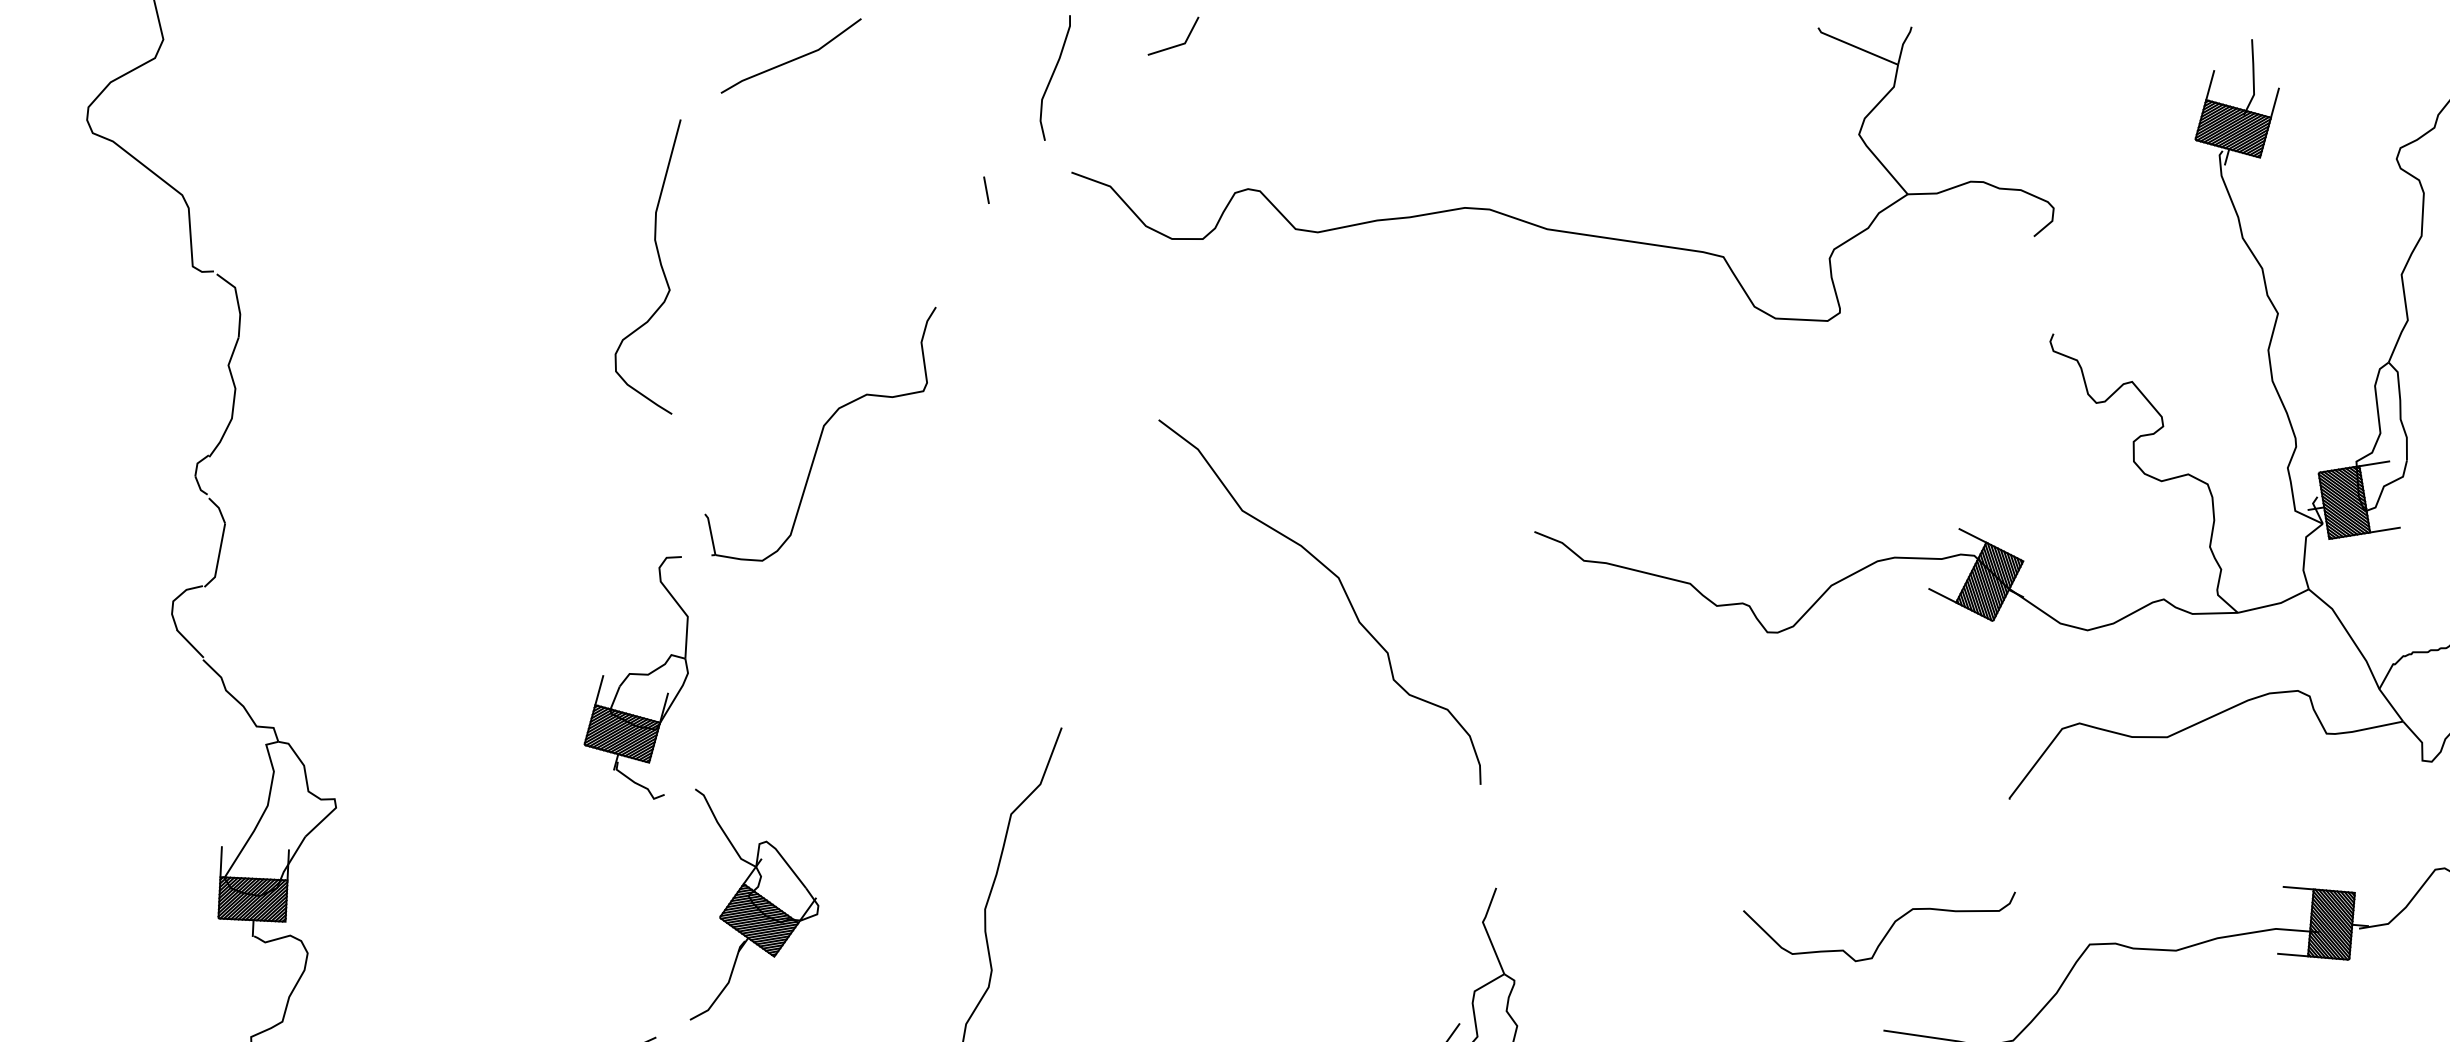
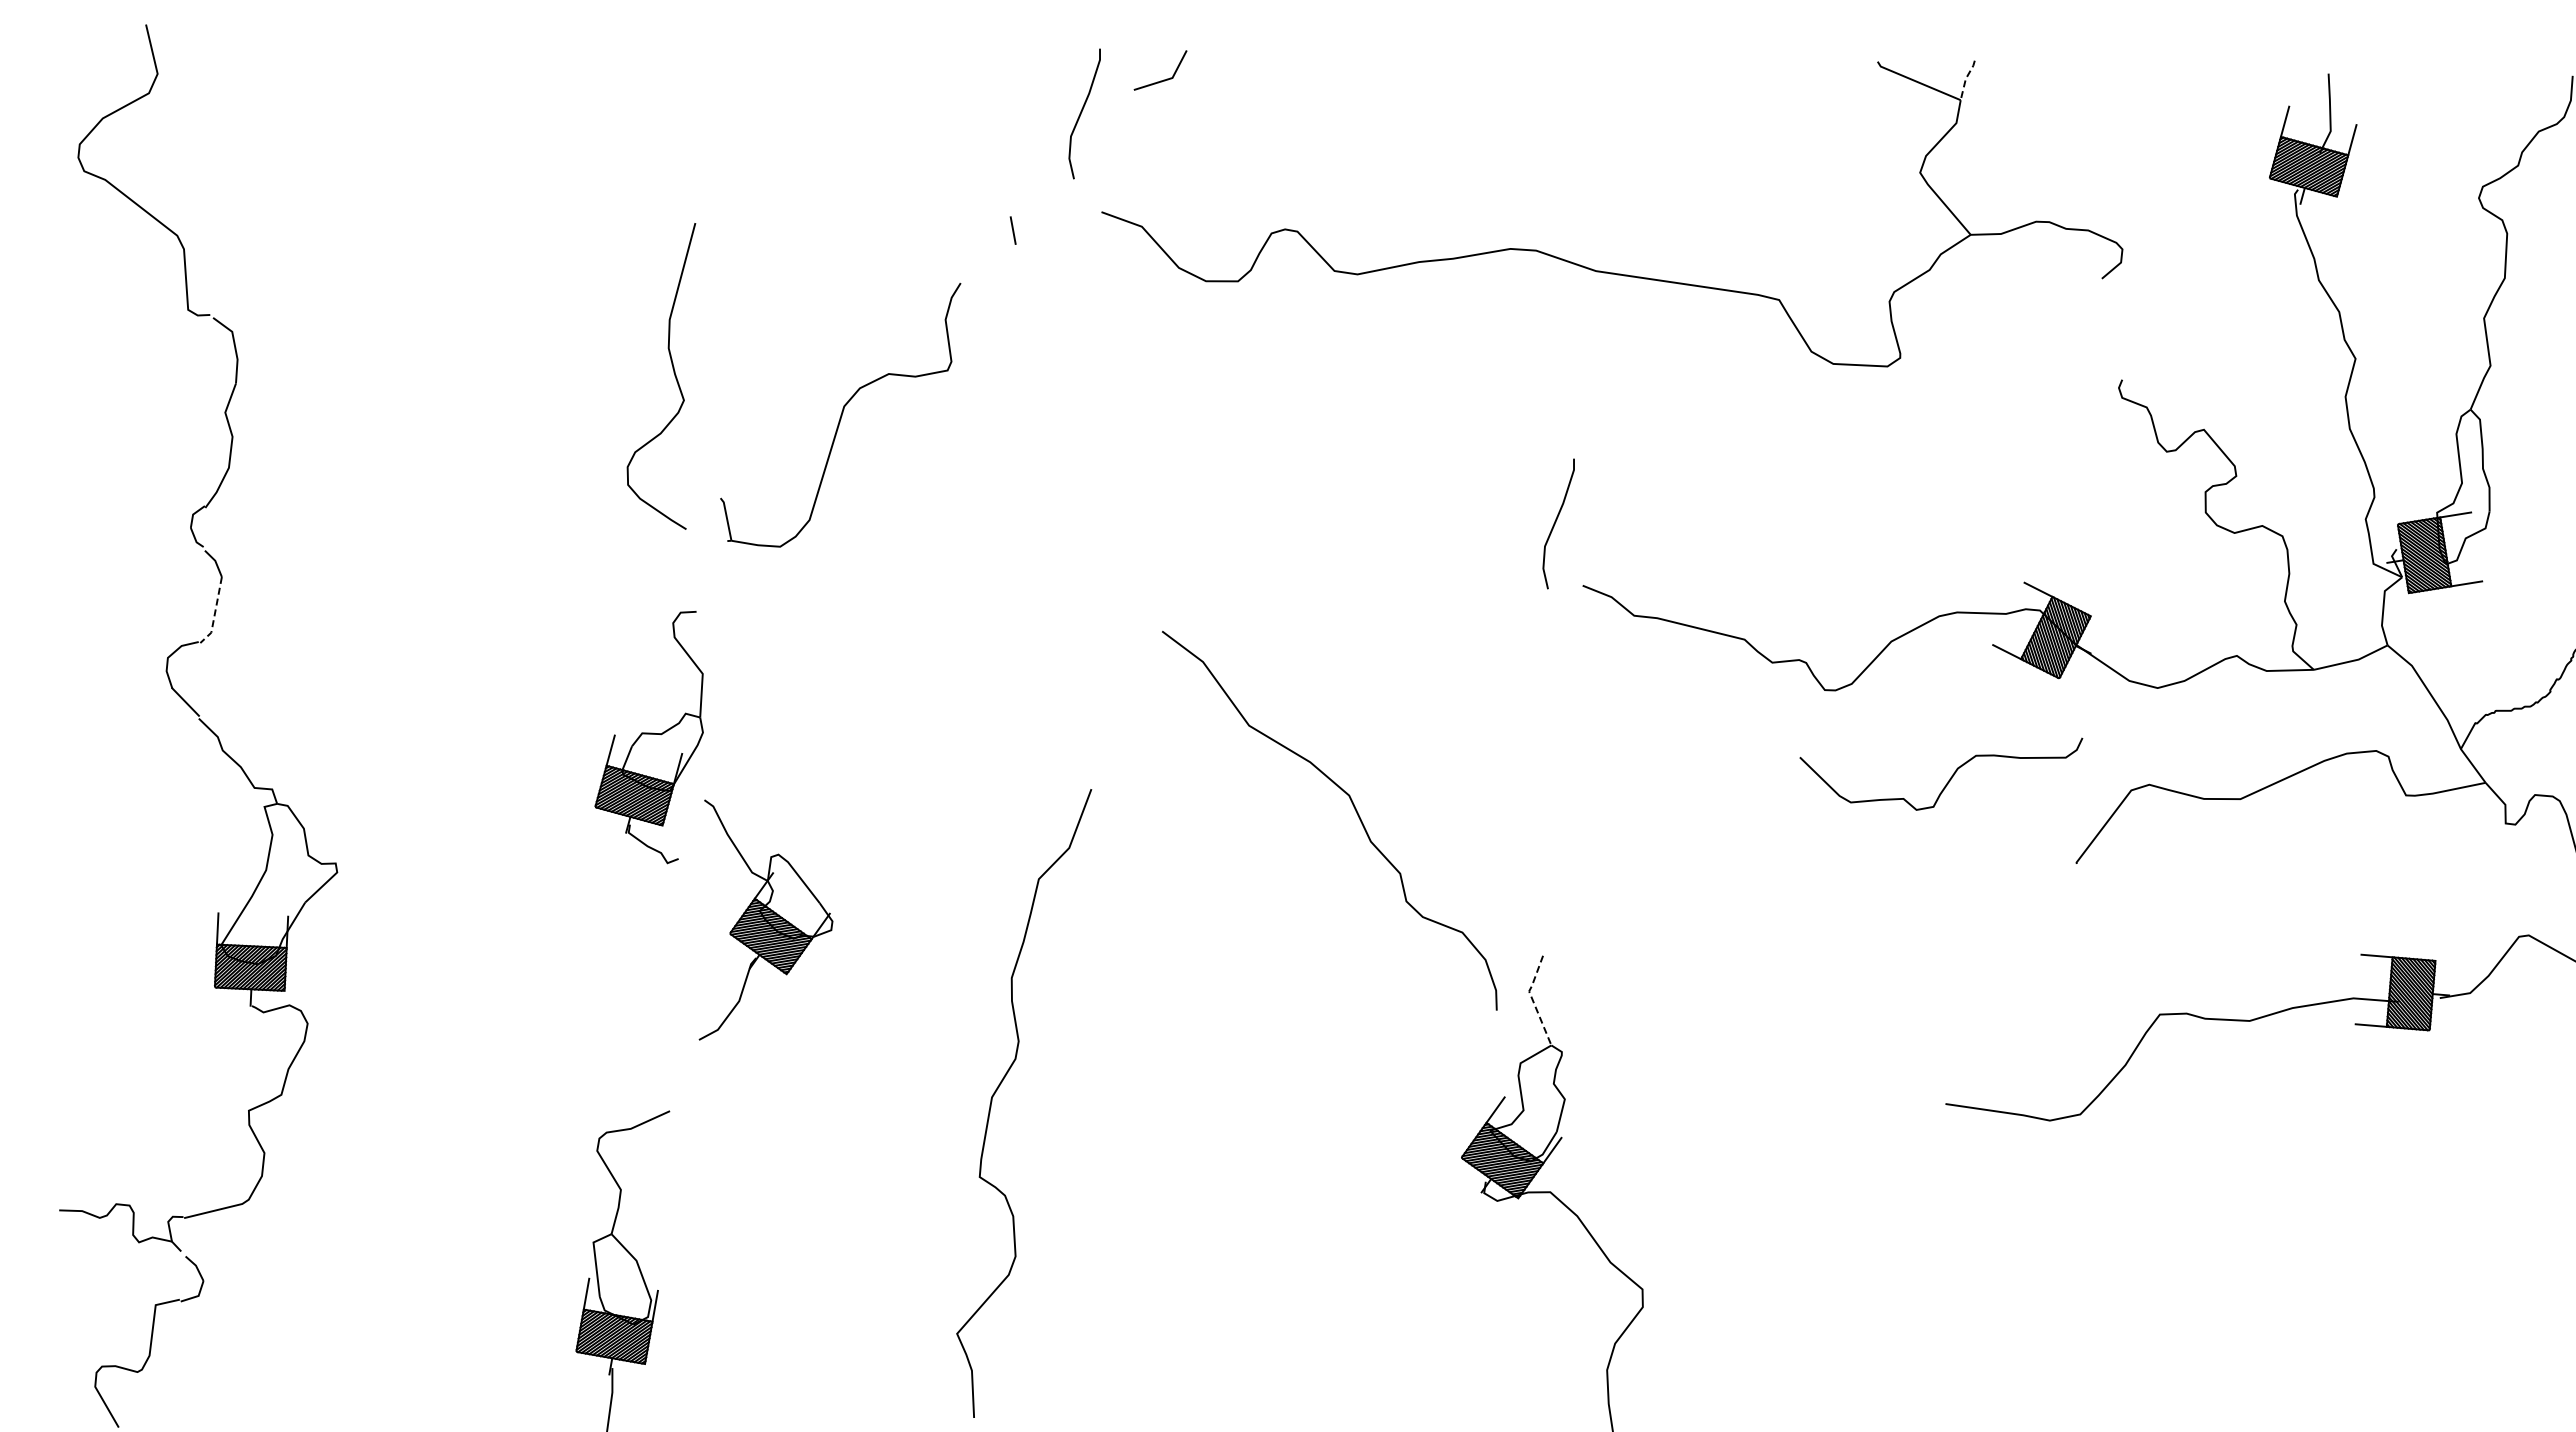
line: (1902, 43) -> (1965, 78), solid -> dashed
line: (1176, 44) -> (1163, 79), moved
line: (792, 59) -> (811, 94), removed
curve: (659, 264) -> (673, 373), moved
part: (820, 433) -> (840, 414), moved
curve: (1509, 471) -> (1556, 522), added
line: (219, 558) -> (215, 613), solid -> dashed
curve: (1342, 589) -> (1353, 807), moved
part: (753, 904) -> (765, 919), moved
line: (1486, 930) -> (1532, 999), solid -> dashed
curve: (1887, 930) -> (1949, 778), moved

